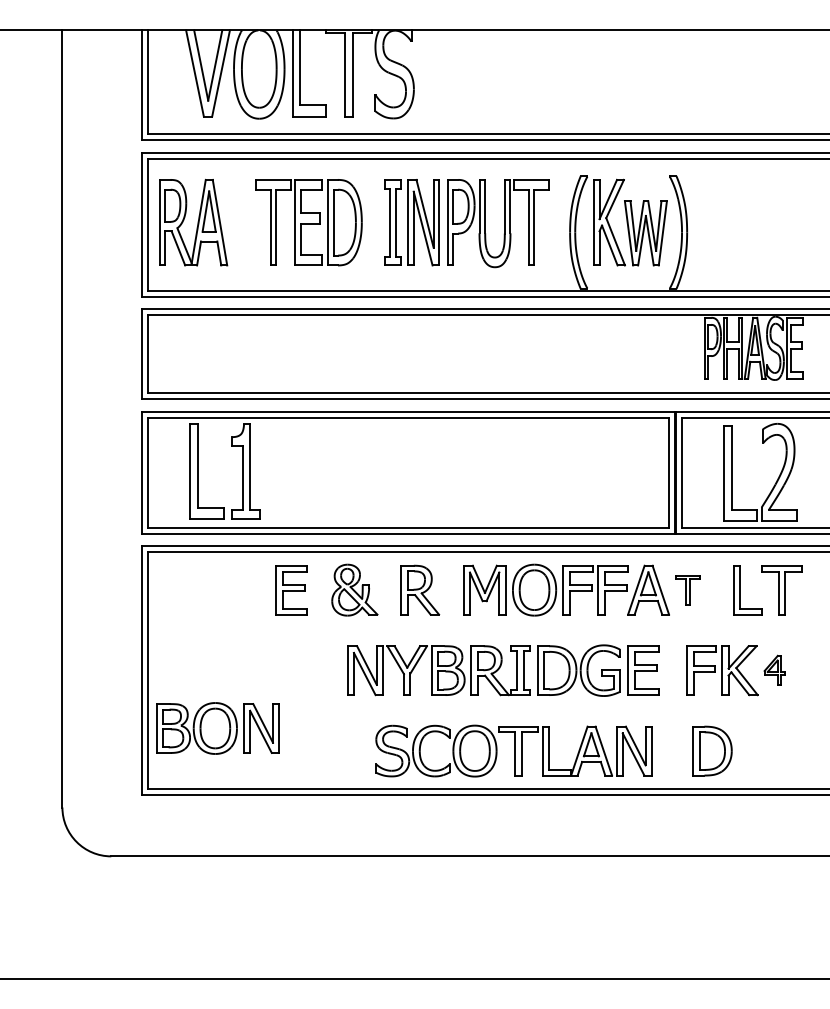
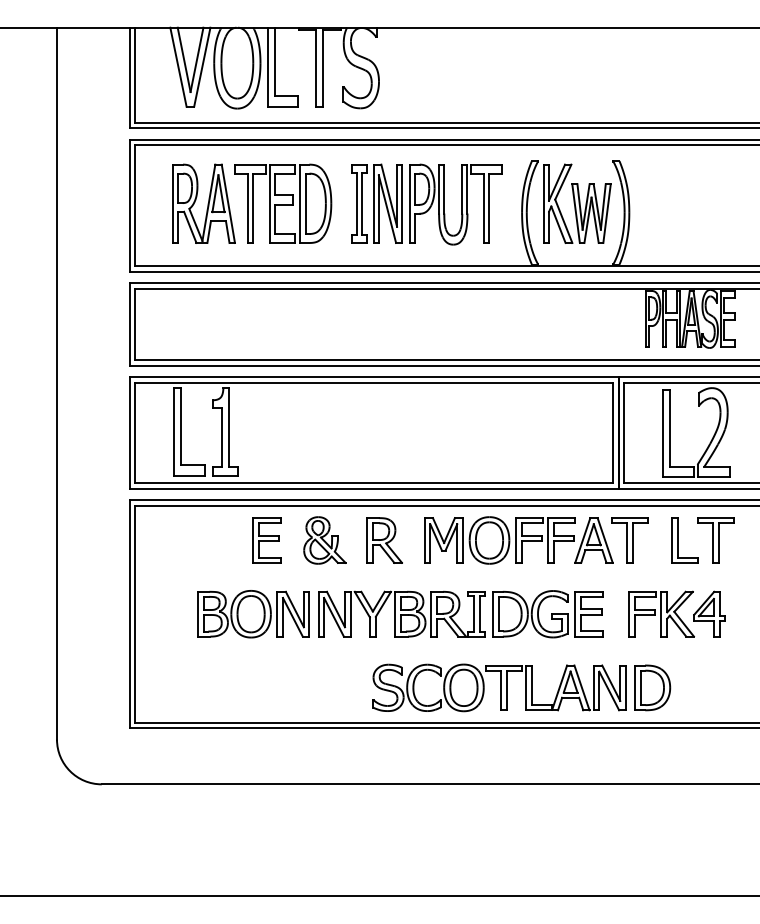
part: (192, 222) -> (203, 203), moved
part: (687, 590) -> (629, 540), size x1.67
part: (774, 669) -> (709, 613), size x1.67
part: (217, 728) -> (253, 614), moved
part: (513, 750) -> (499, 687), moved

